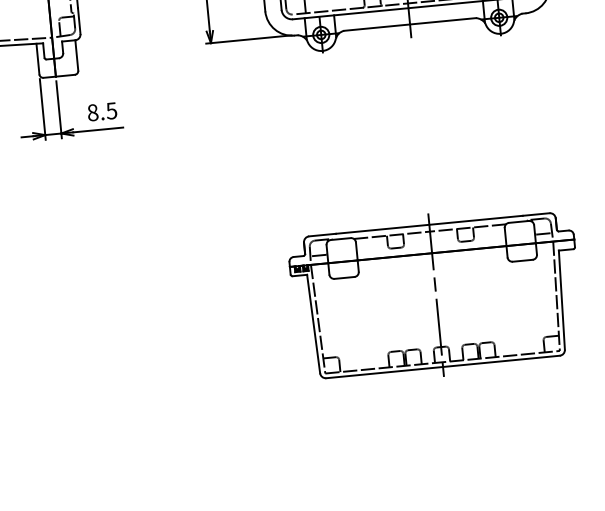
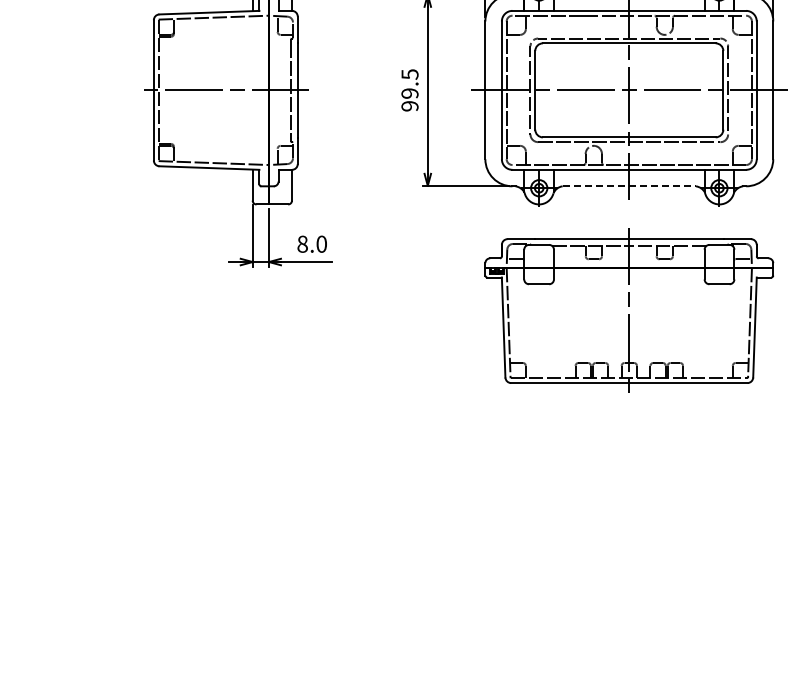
line: (410, 24) -> (629, 186), solid -> dashed
text: (111, 110) -> (321, 243), 8.5 -> 8.0
part: (436, 295) -> (629, 310), moved

